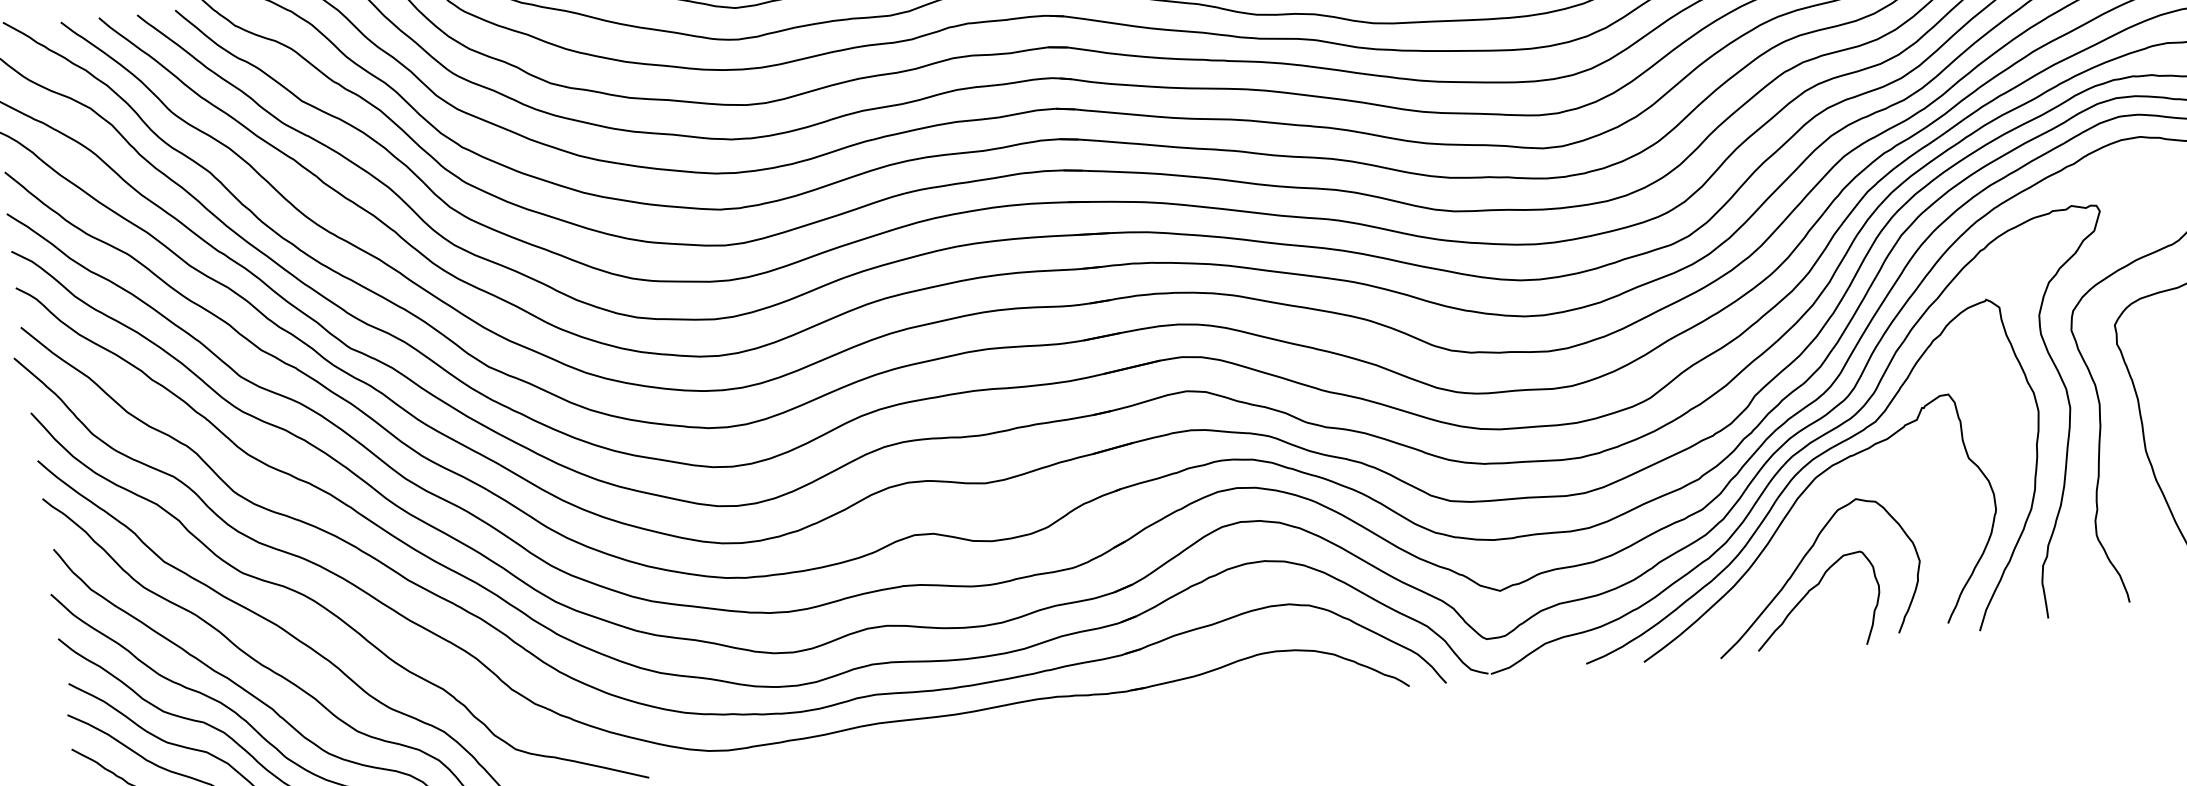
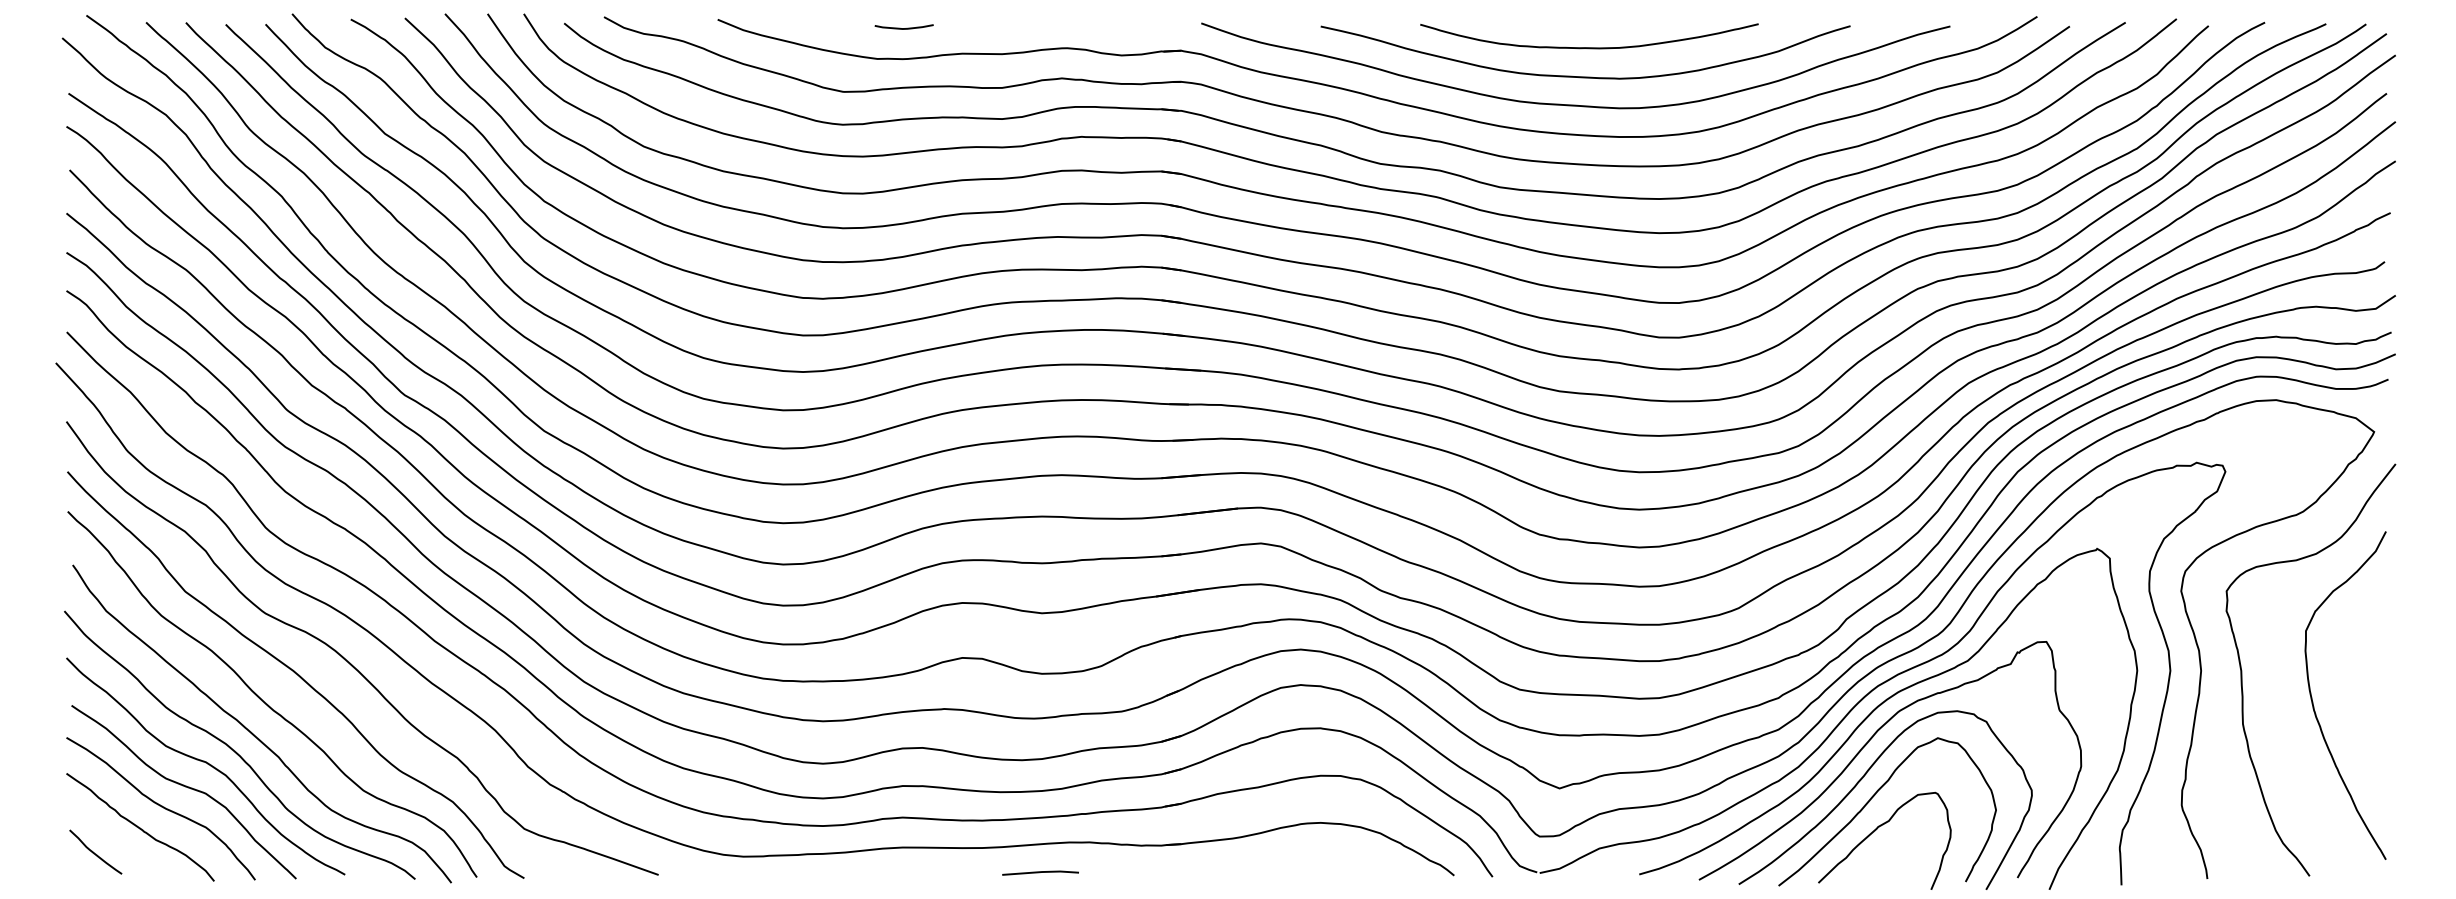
curve: (1789, 546) -> (1863, 778), added
line: (1013, 731) -> (1040, 872), added

